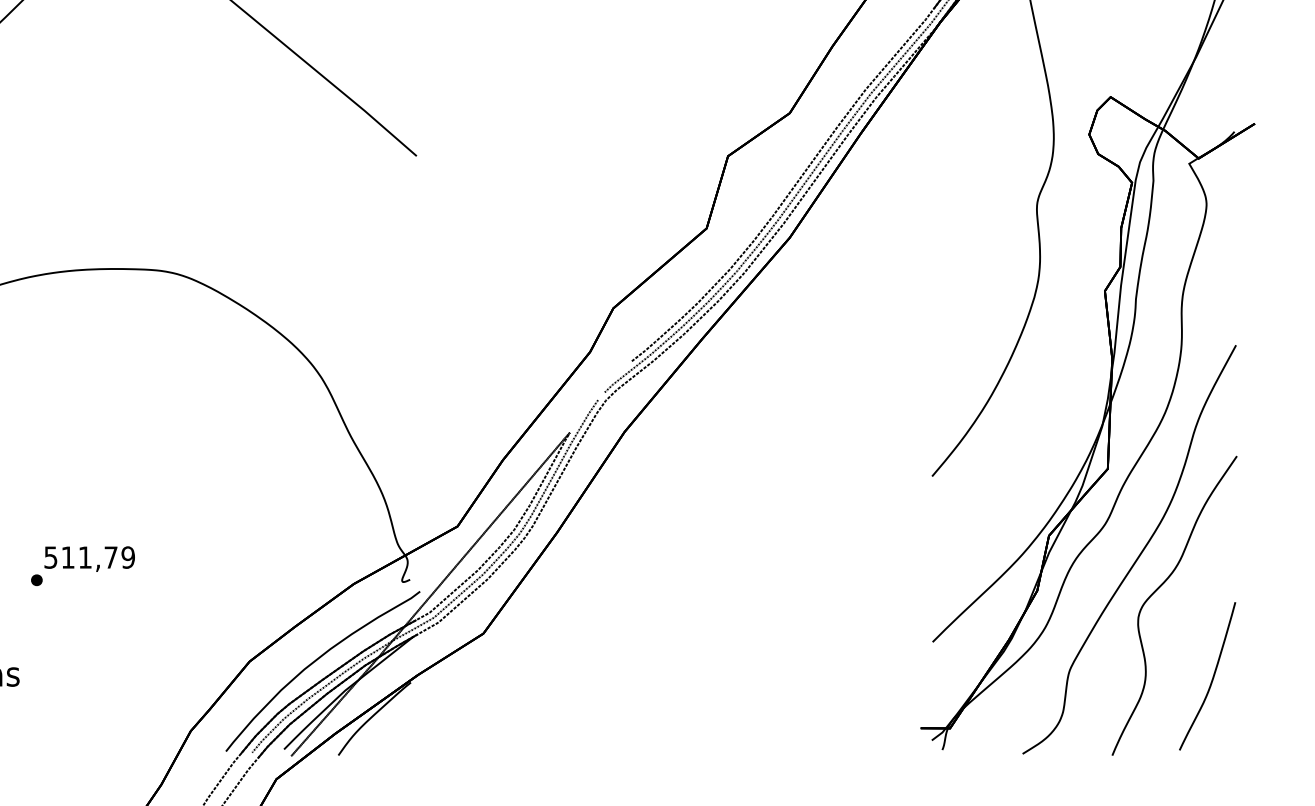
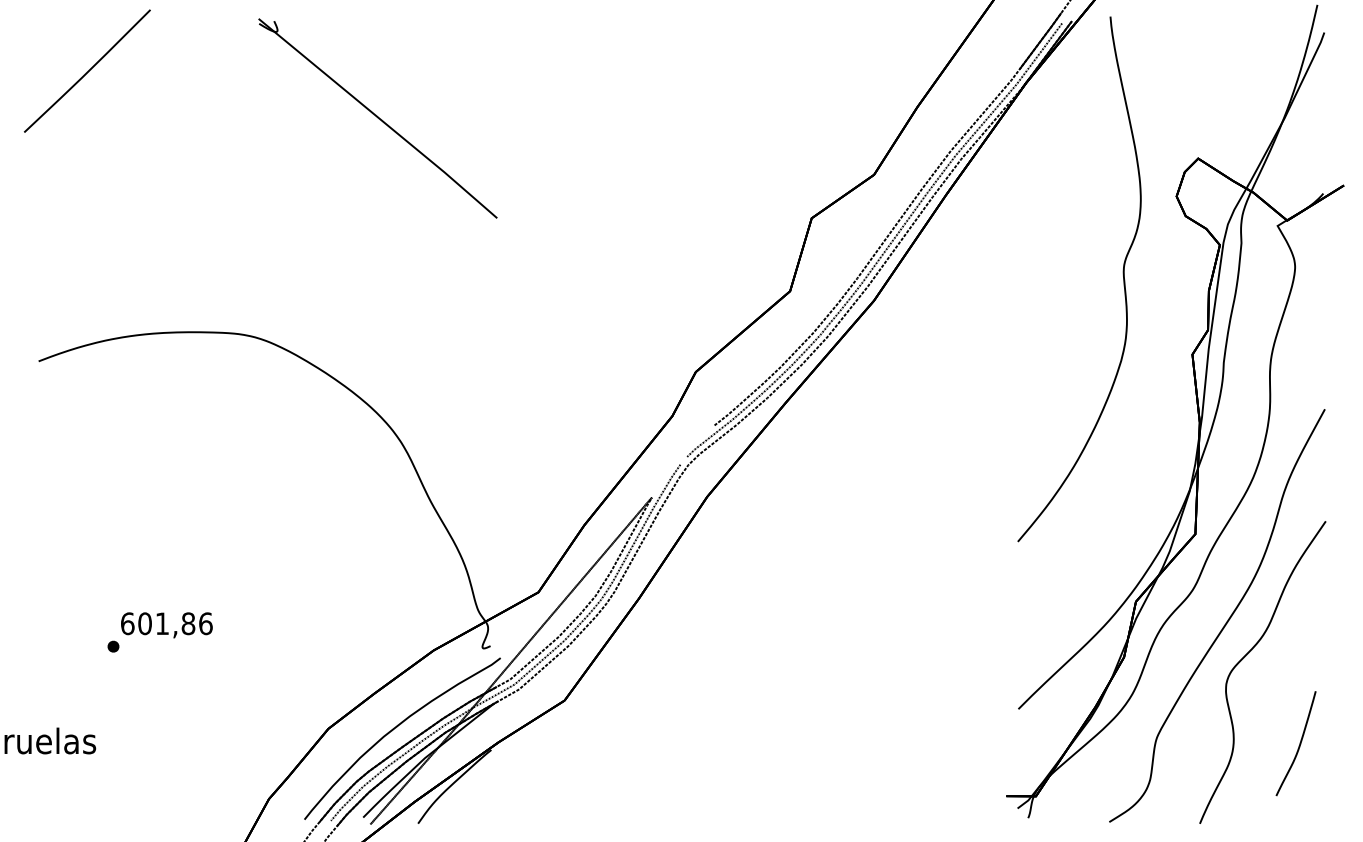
text: (89, 557) -> (166, 623), 511,79 -> 601,86
part: (1206, 676) -> (1295, 743), size x0.7

